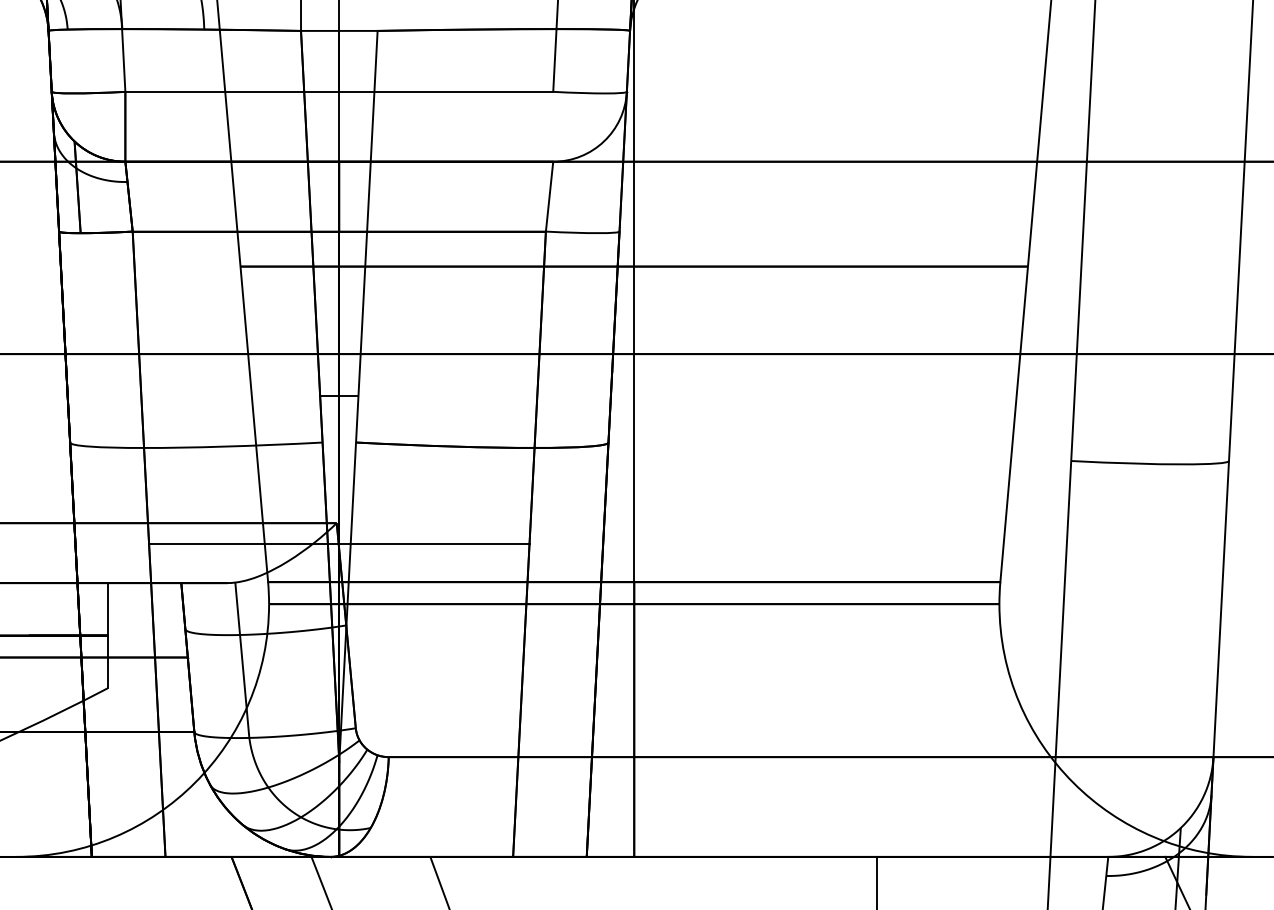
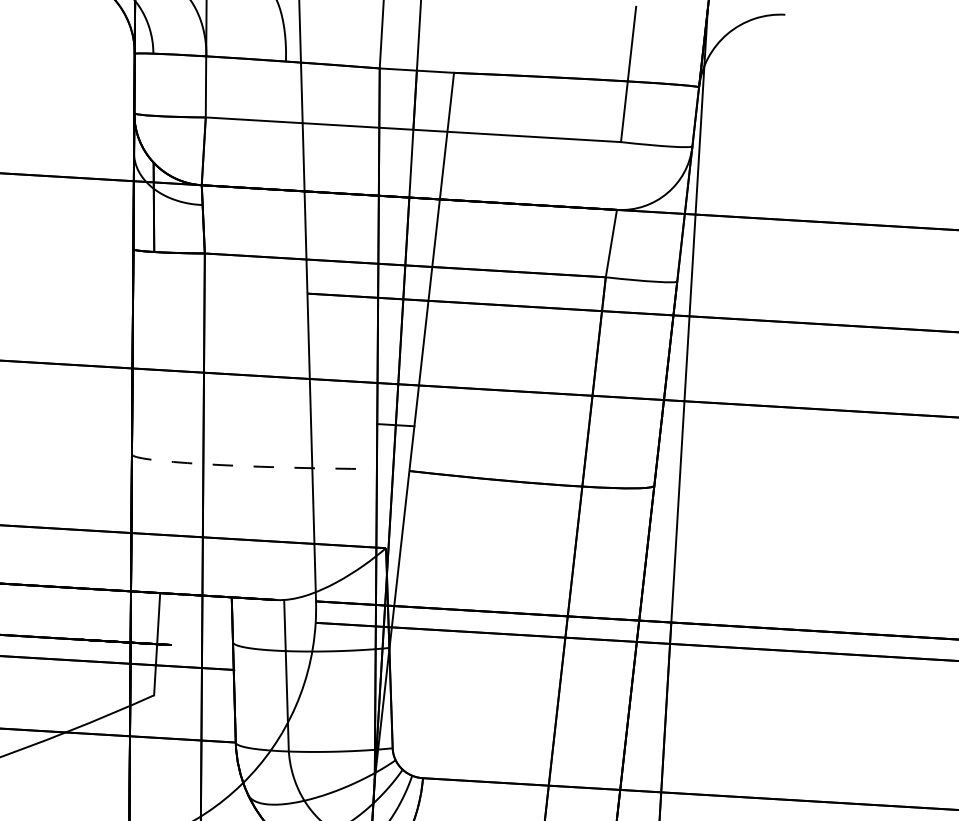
arc: (186, 447) -> (244, 466), solid -> dashed
line: (339, 544) -> (387, 569), removed

